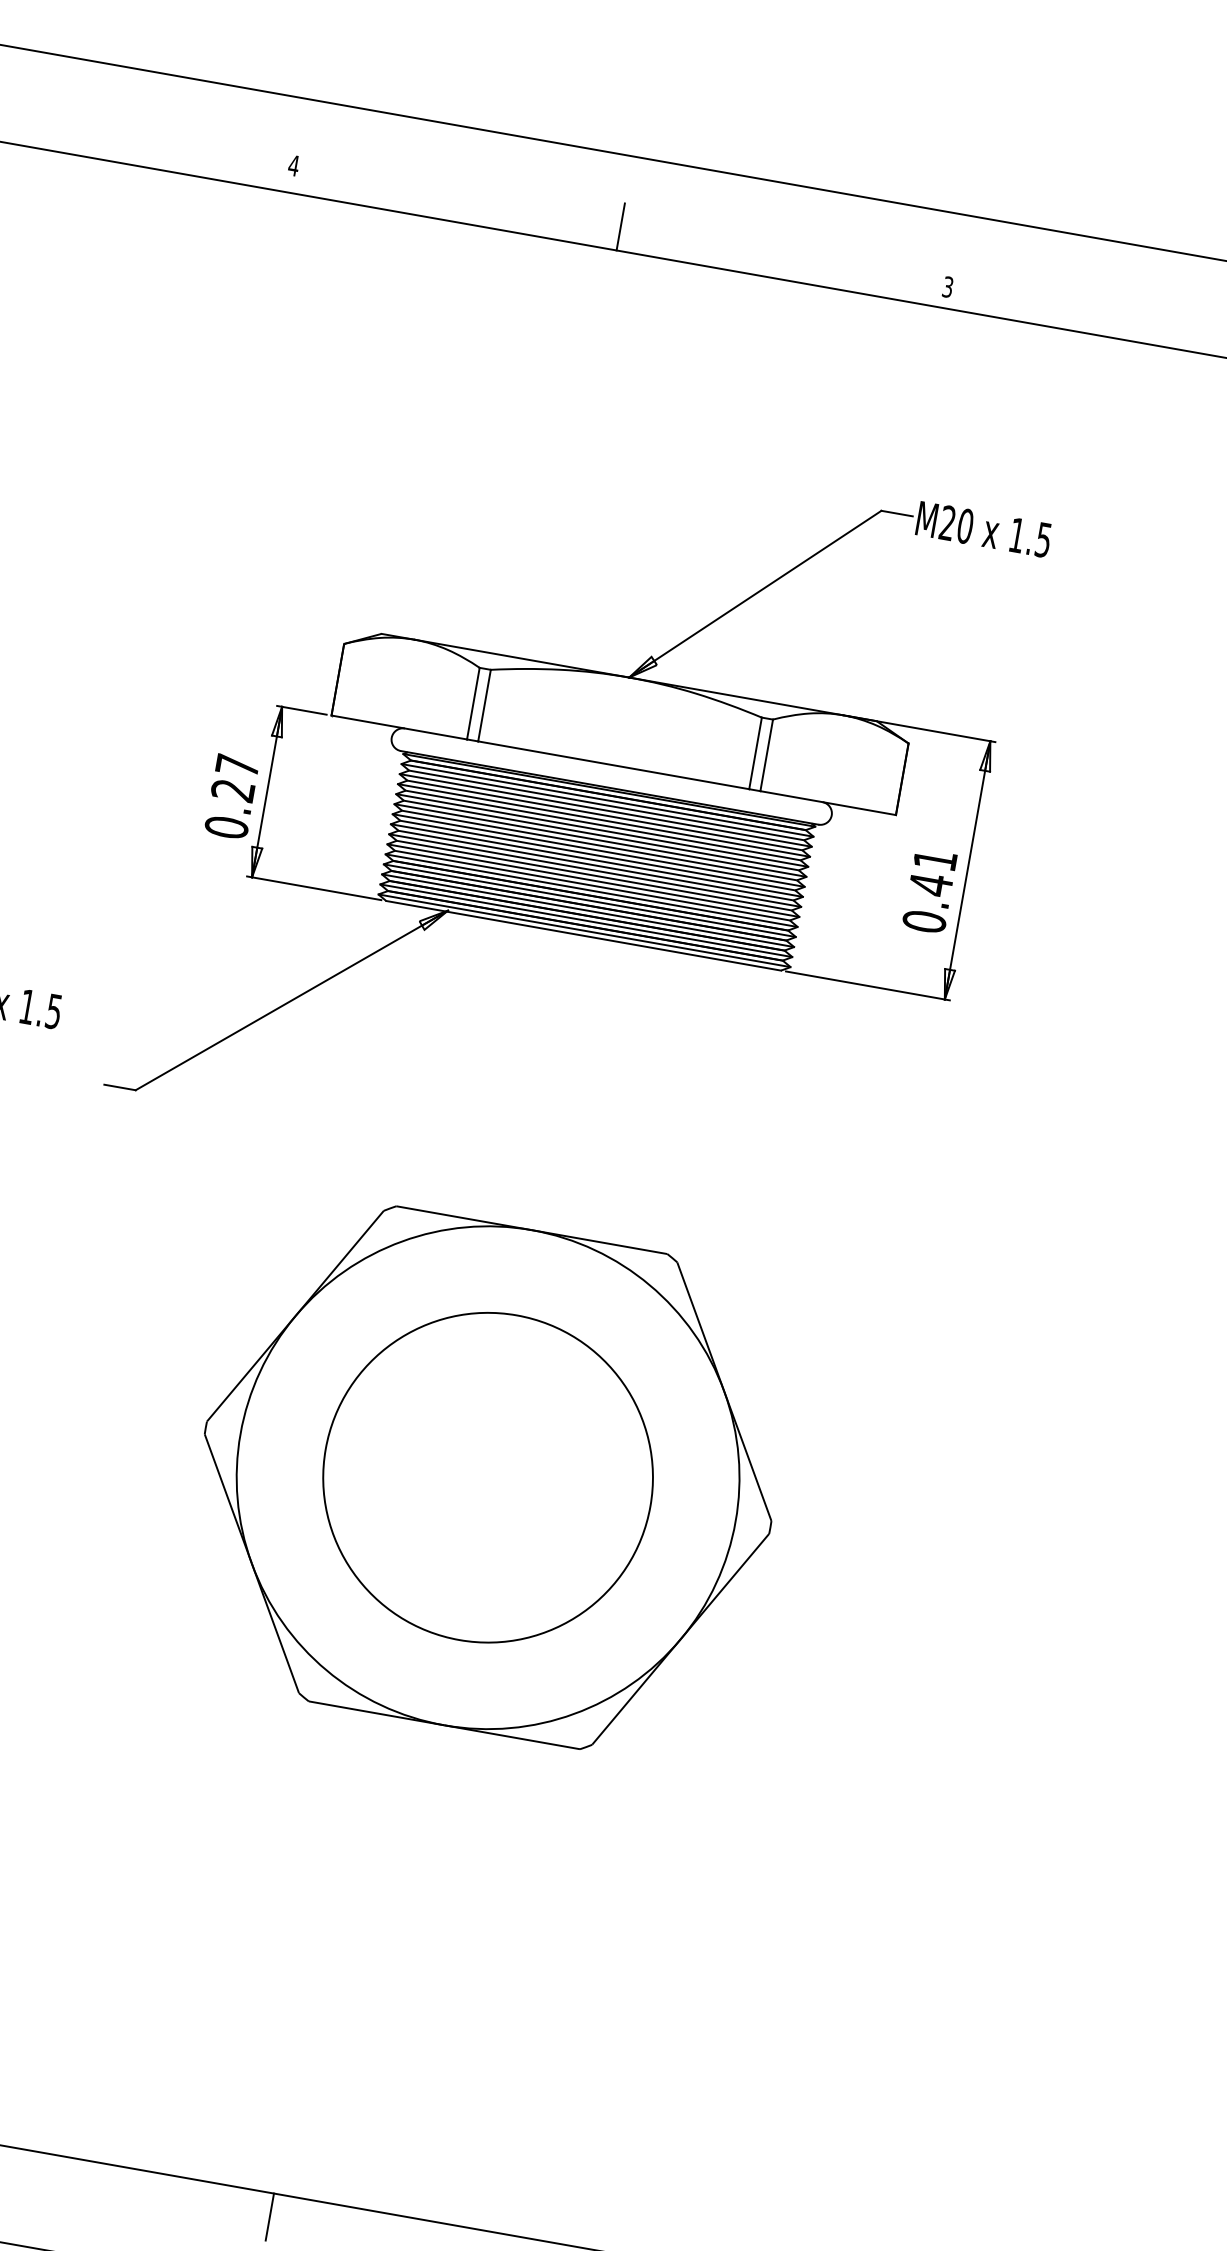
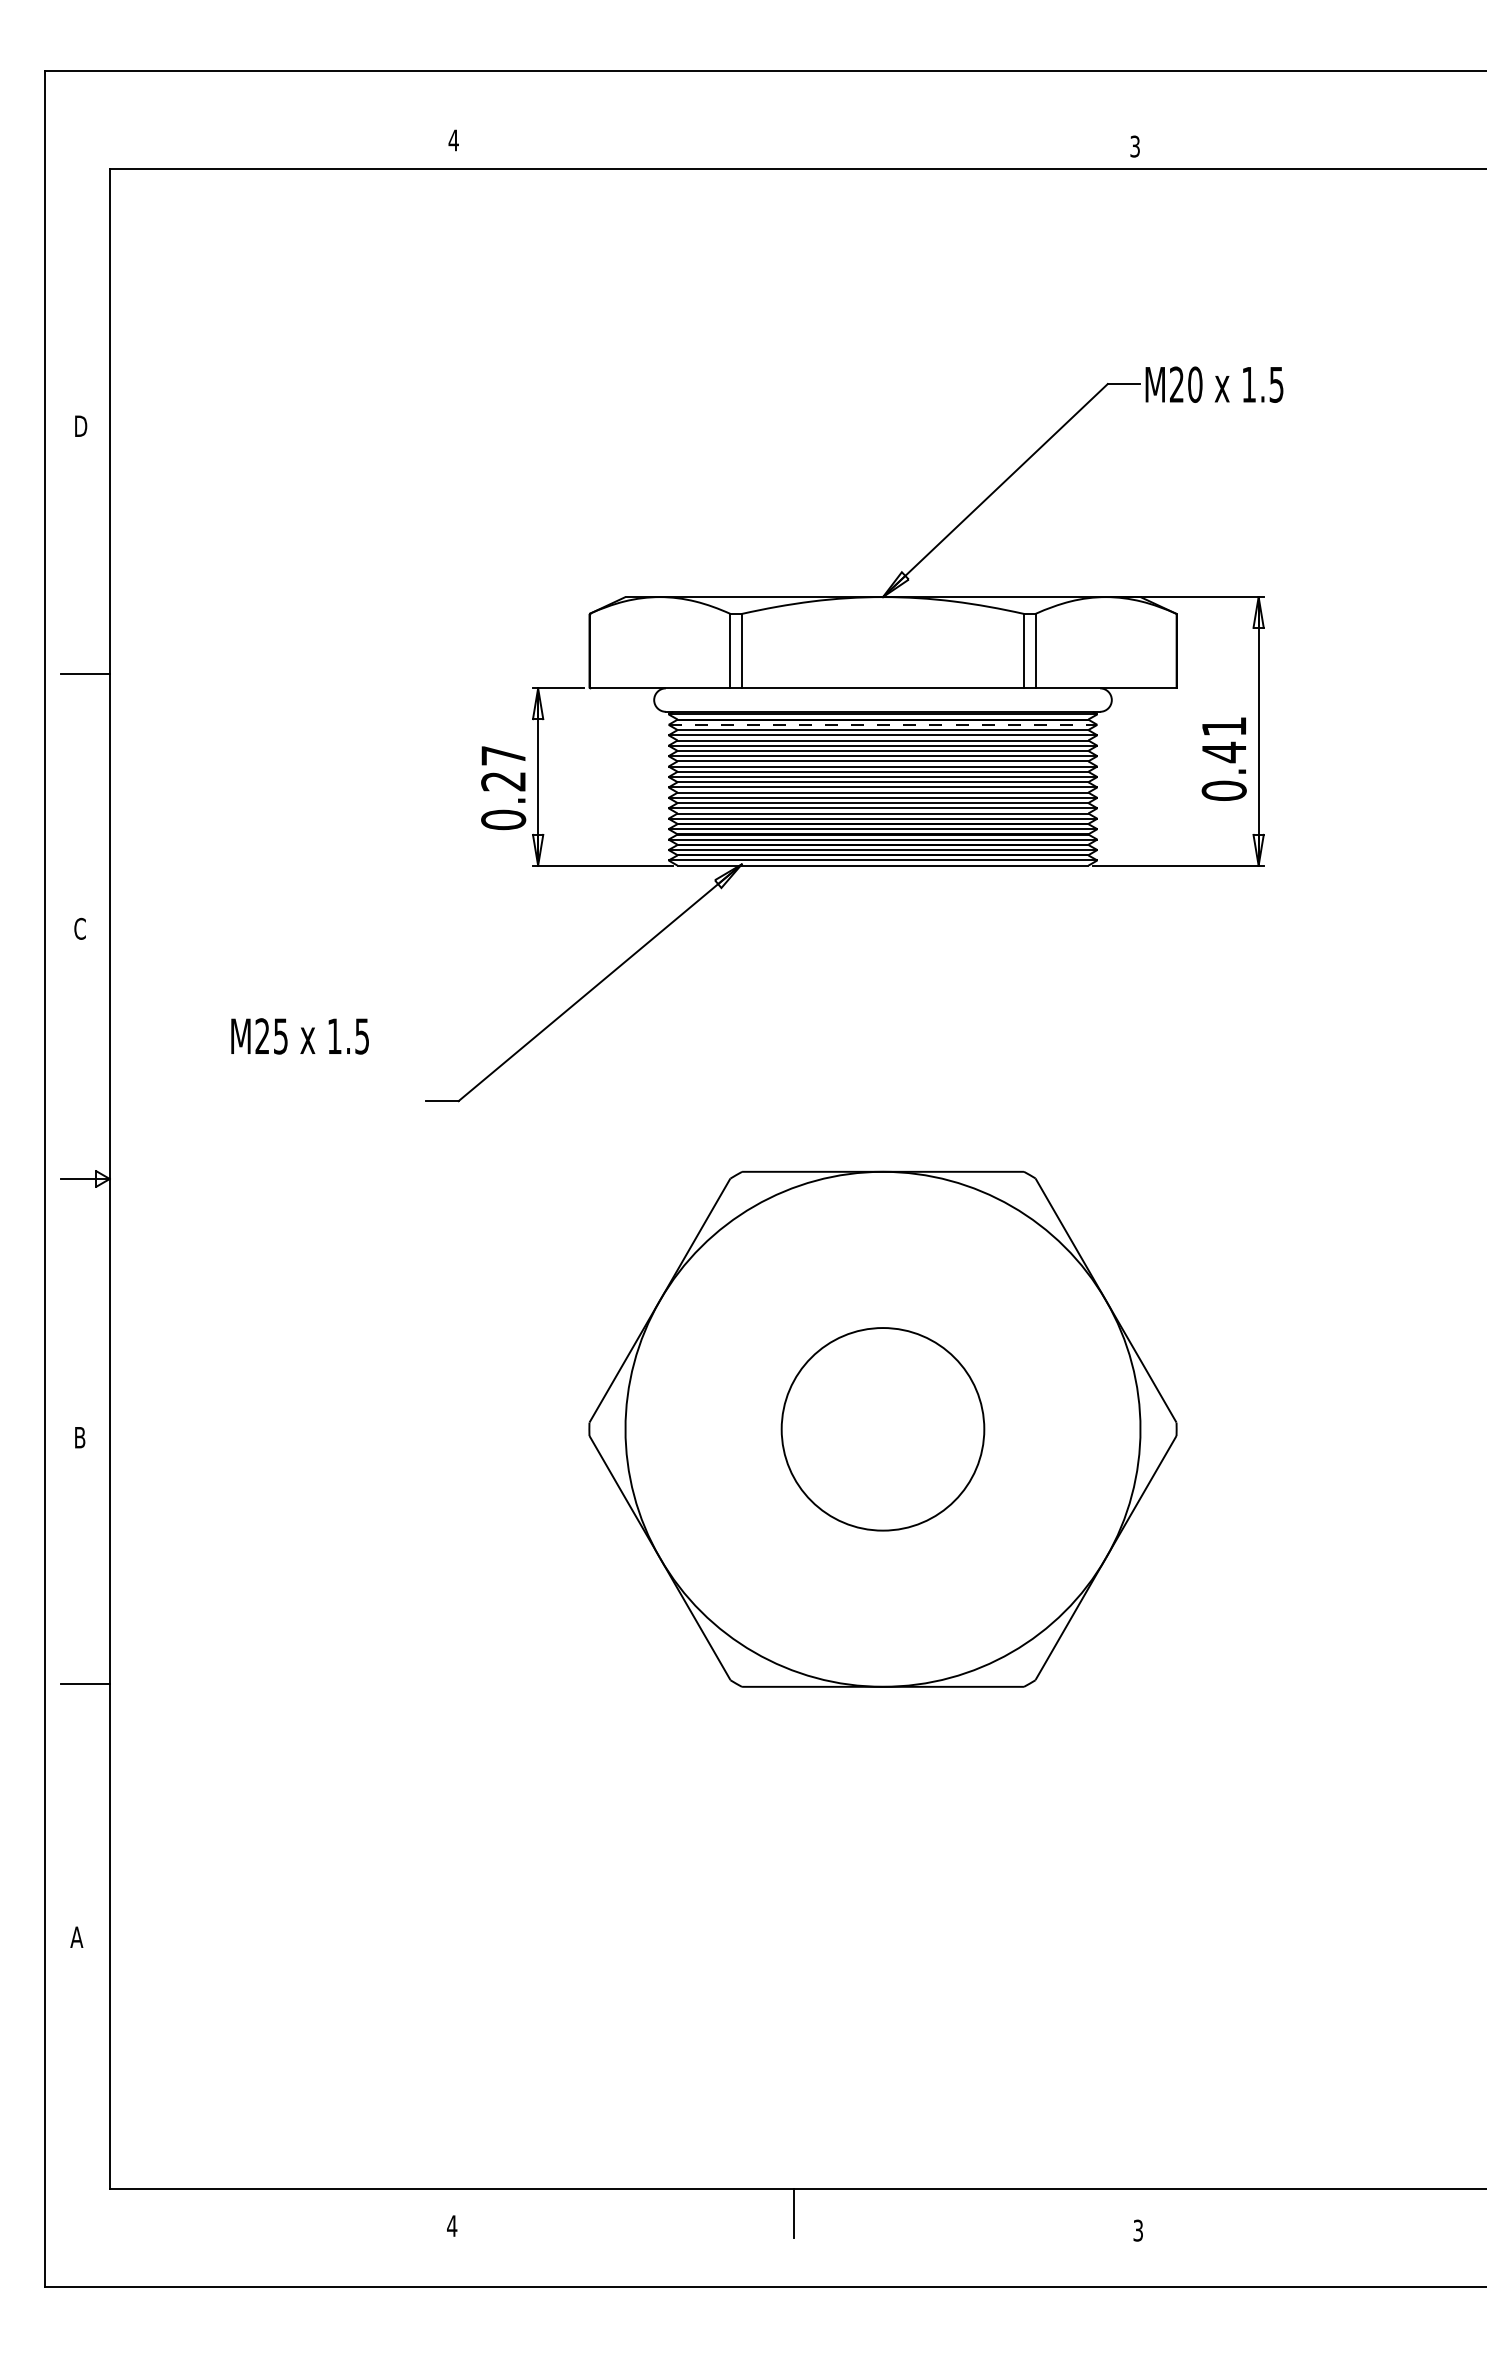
line: (621, 226) -> (794, 143), removed
line: (608, 800) -> (883, 724), solid -> dashed
circle: (487, 1477) -> (882, 1429), size x0.6

